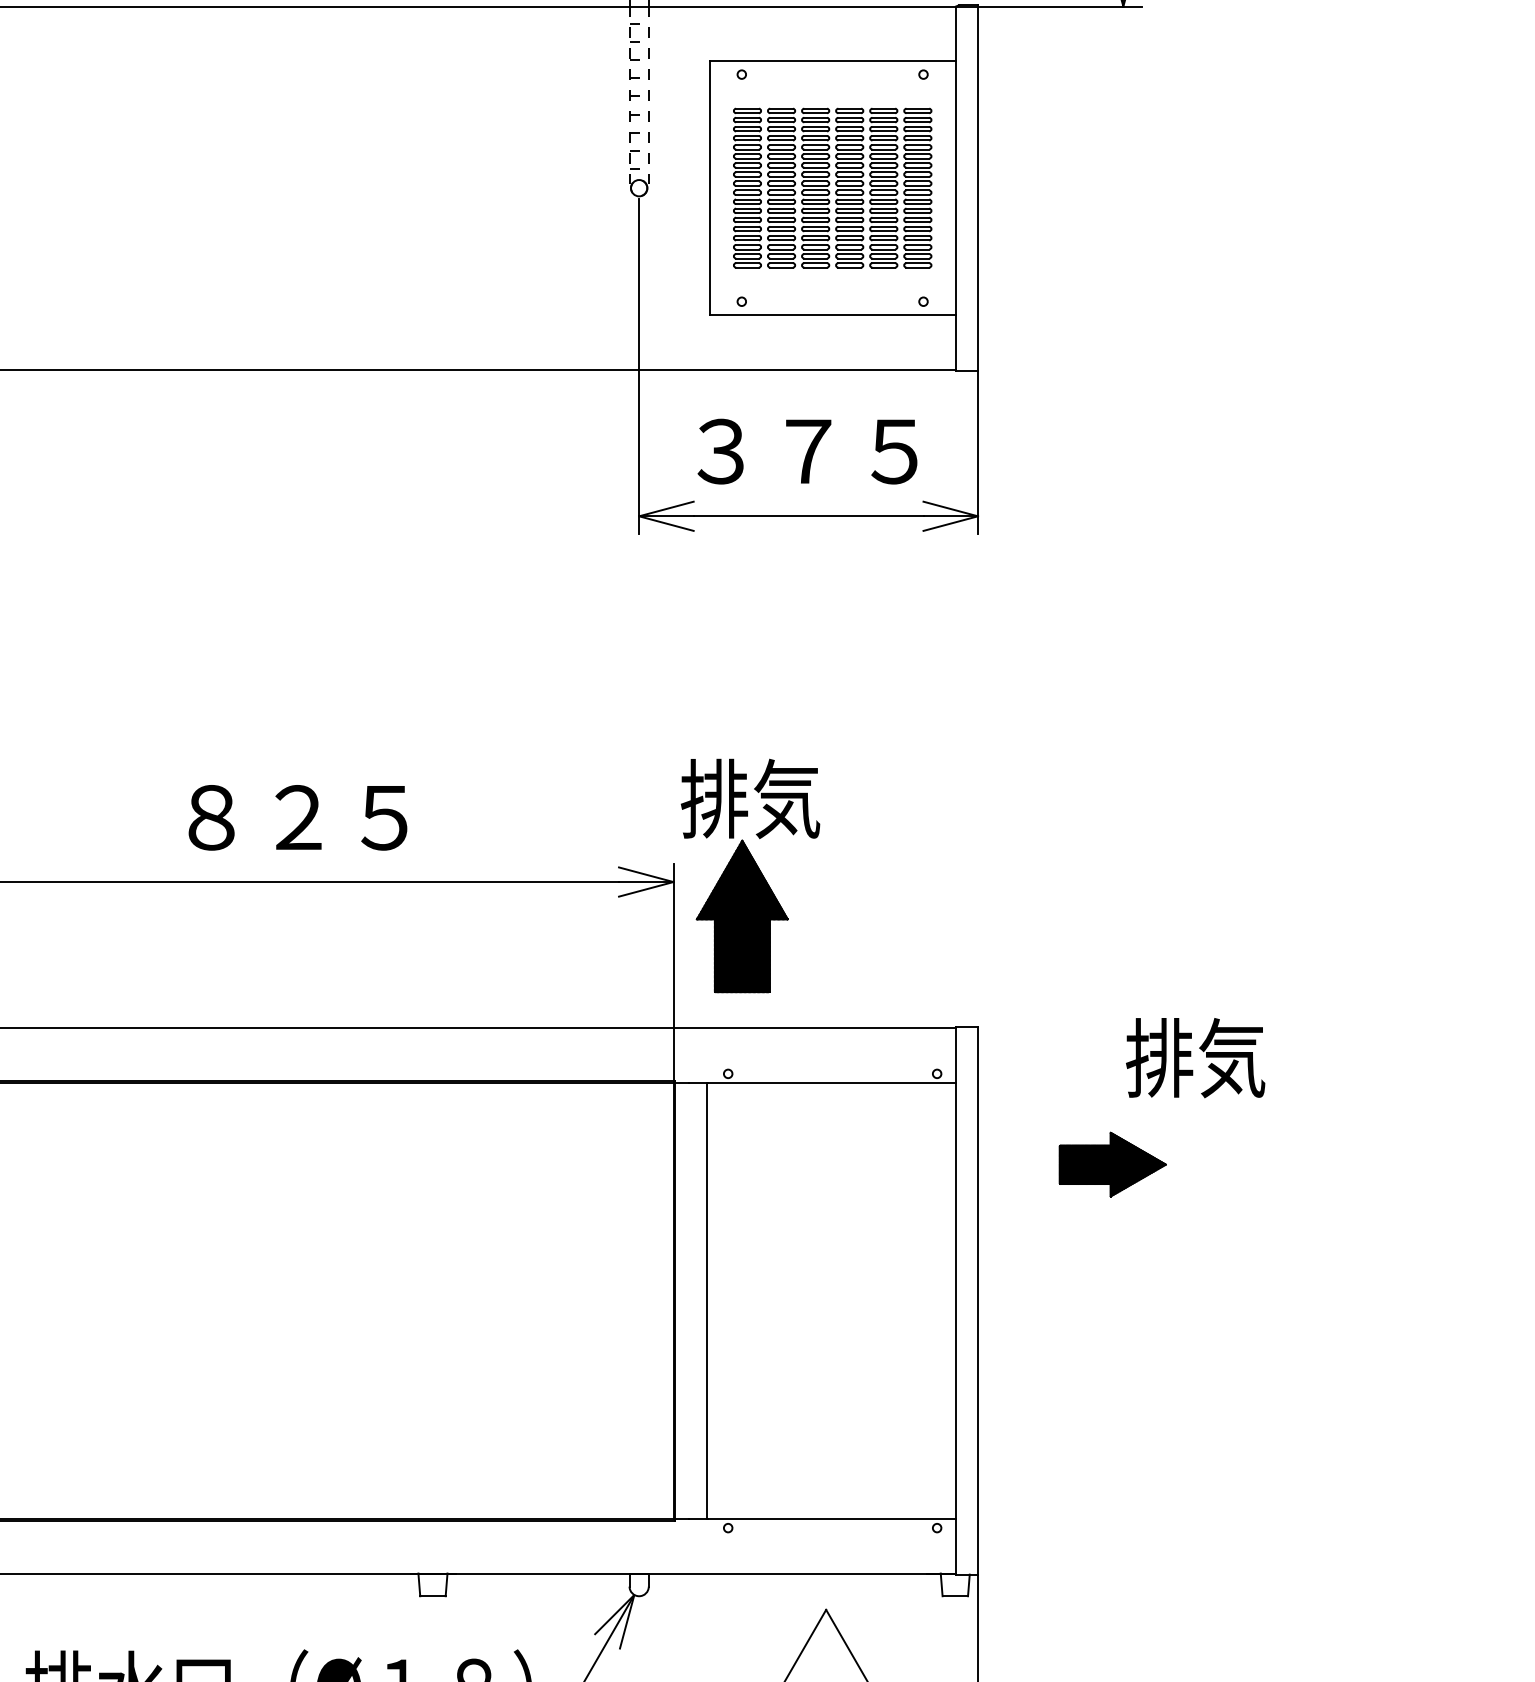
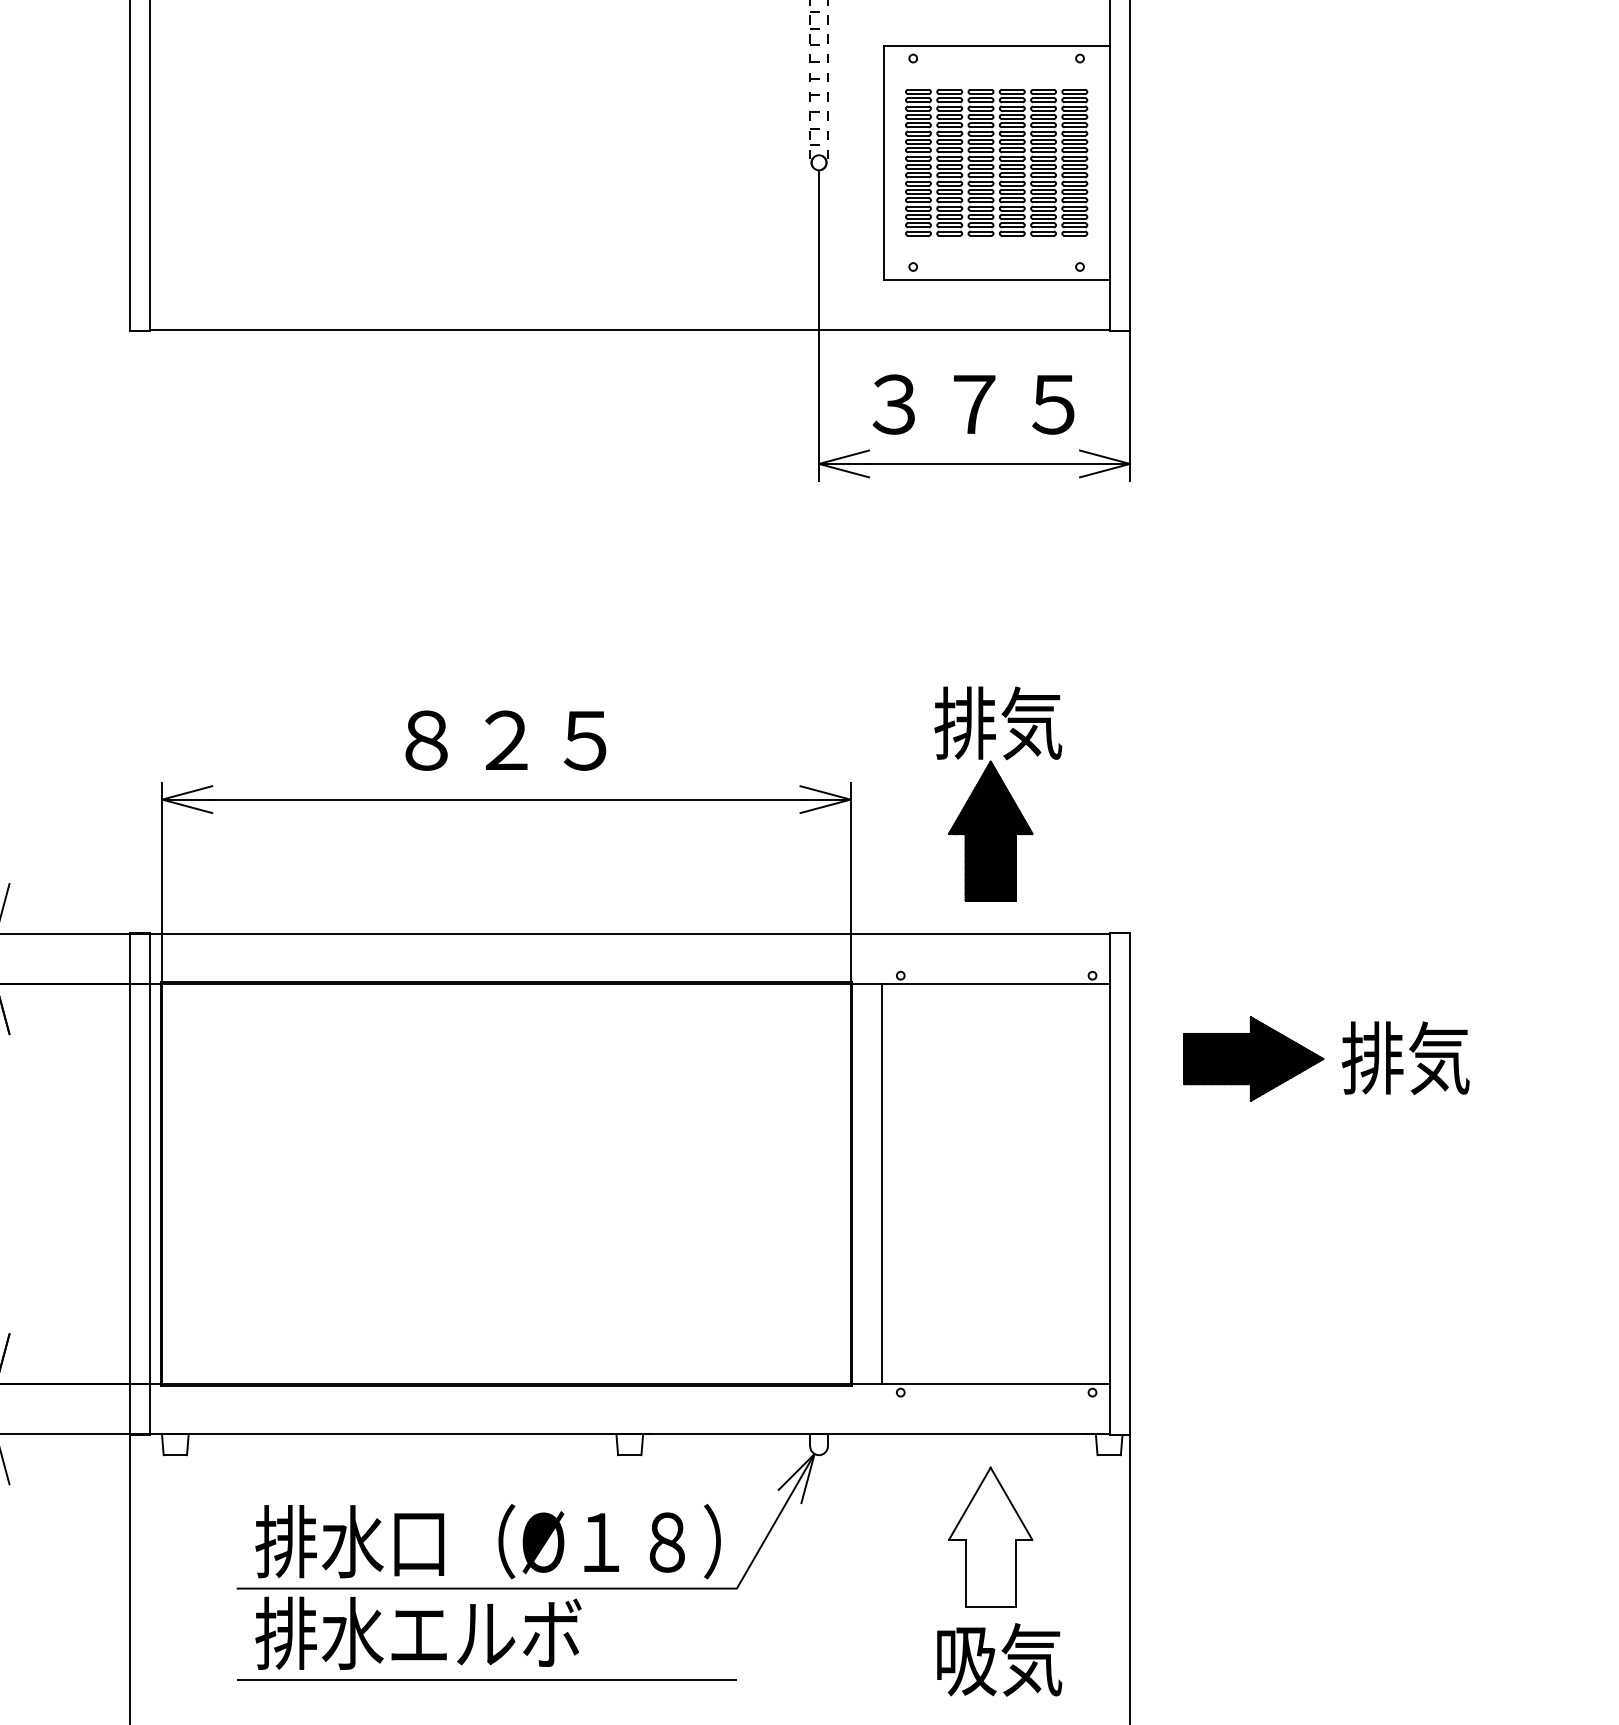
part: (750, 875) -> (998, 793), moved
text: (1195, 1057) -> (1405, 1057), moved
part: (1112, 1164) -> (1253, 1058), size x1.43

